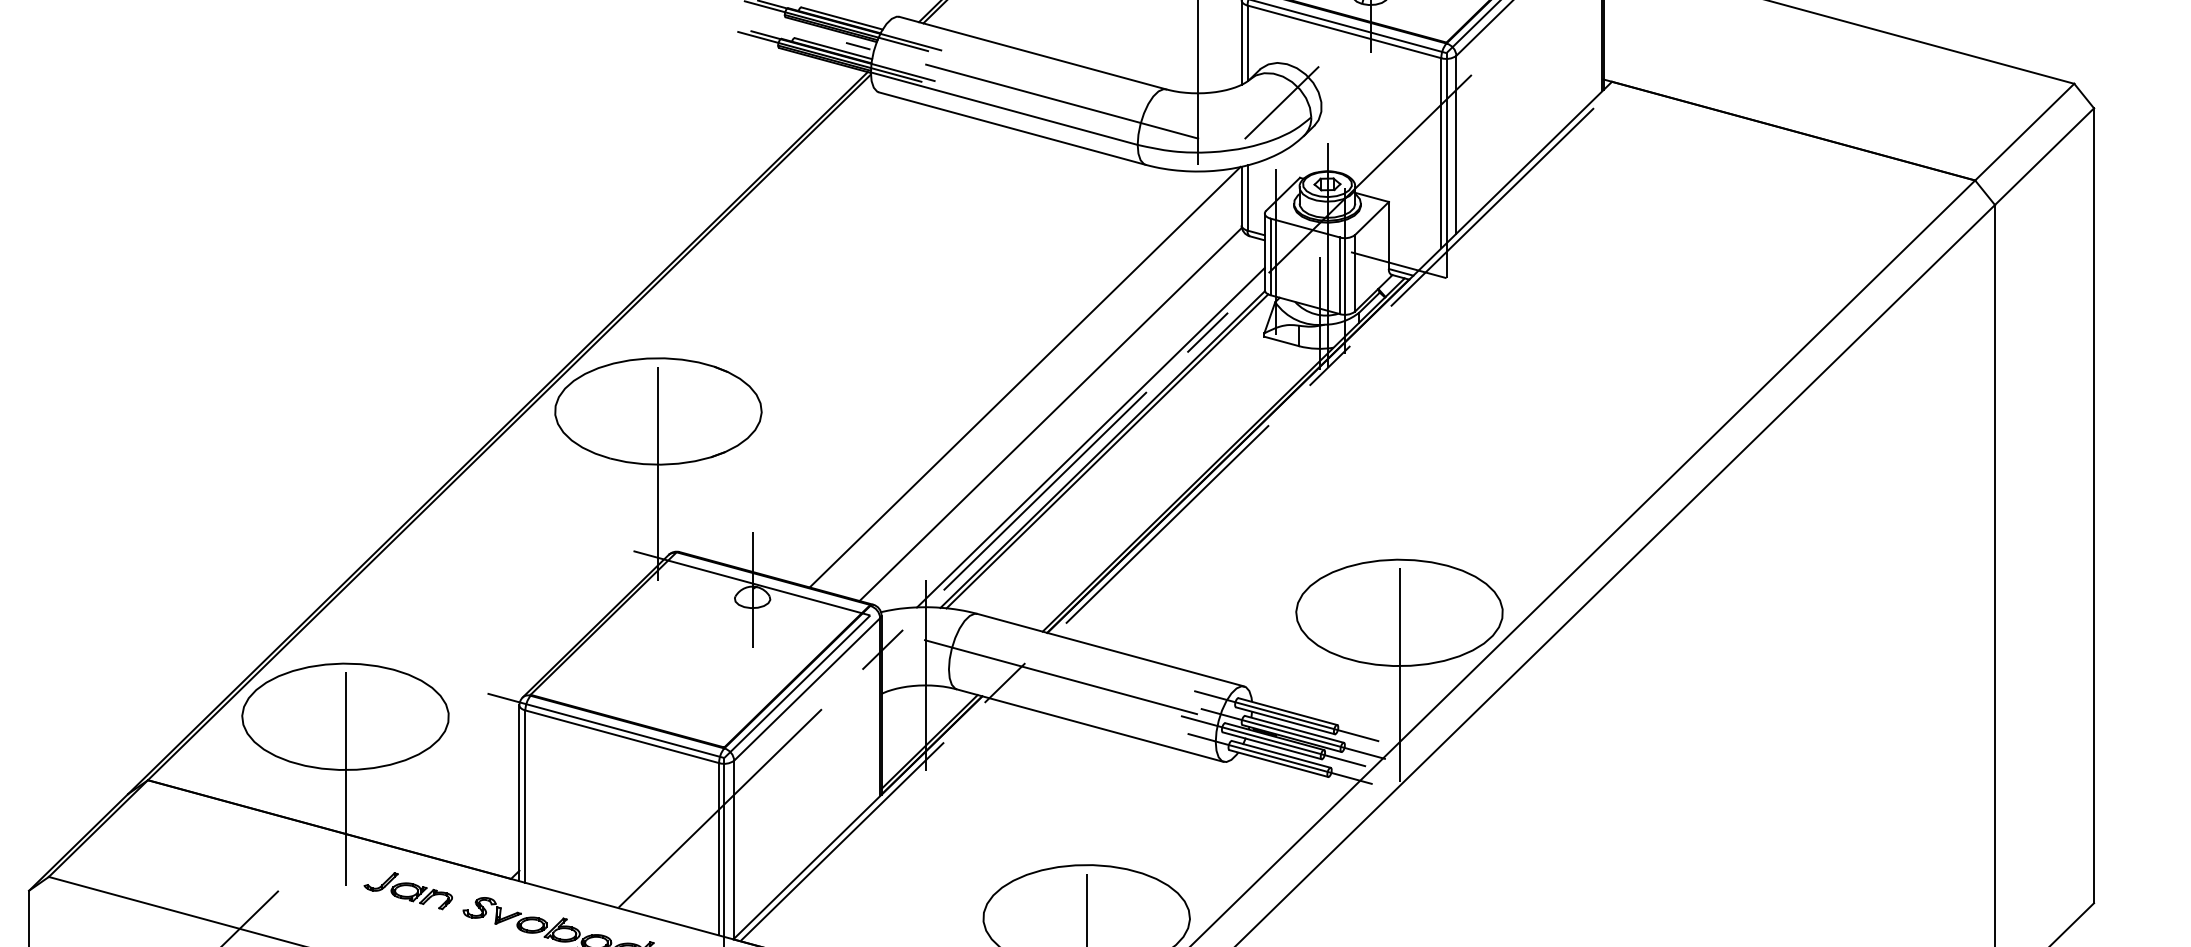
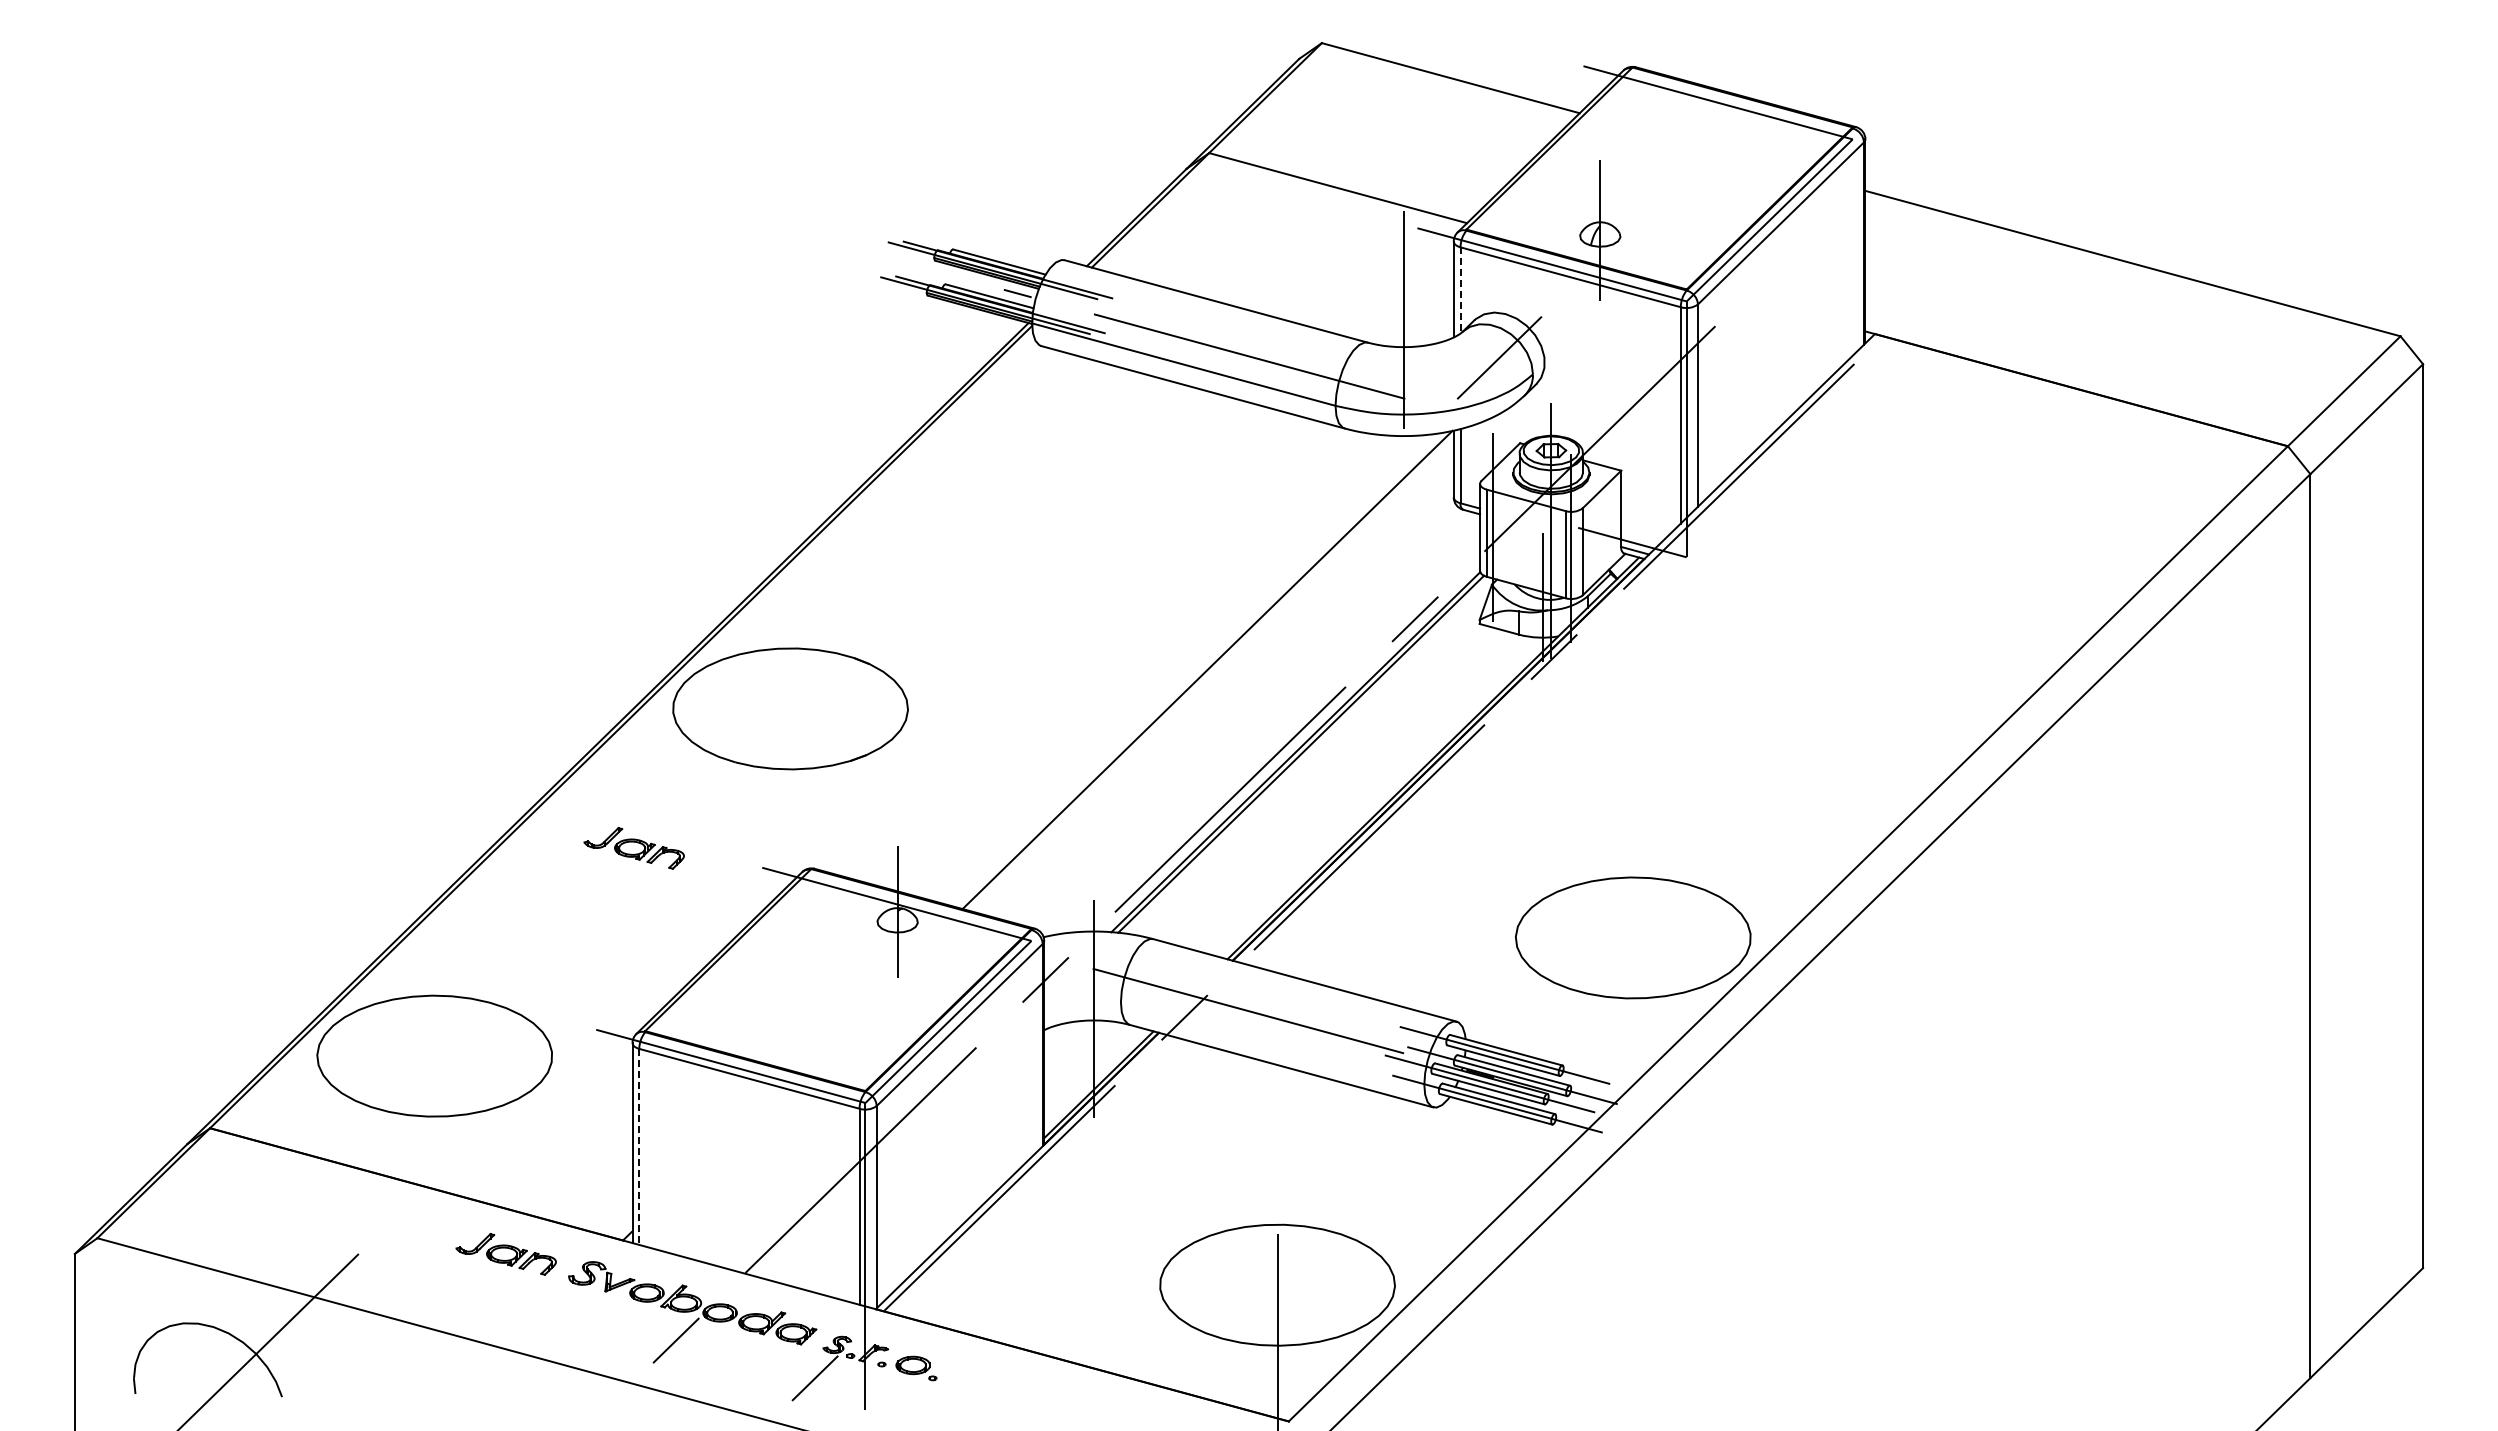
line: (1247, 43) -> (1460, 290), solid -> dashed
line: (1050, 414) -> (1236, 712), removed
line: (1091, 437) -> (1282, 738), removed
line: (658, 473) -> (790, 779), removed
part: (520, 534) -> (633, 848), added
line: (1399, 674) -> (1633, 1008), removed
line: (345, 778) -> (434, 1126), removed
line: (525, 797) -> (639, 1147), solid -> dashed

